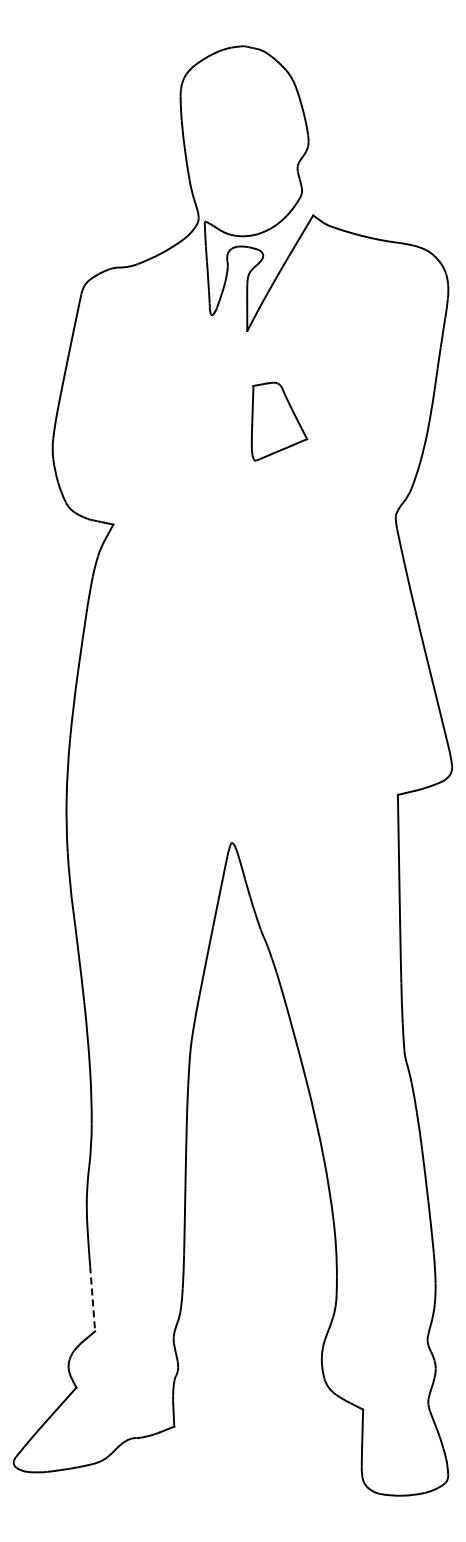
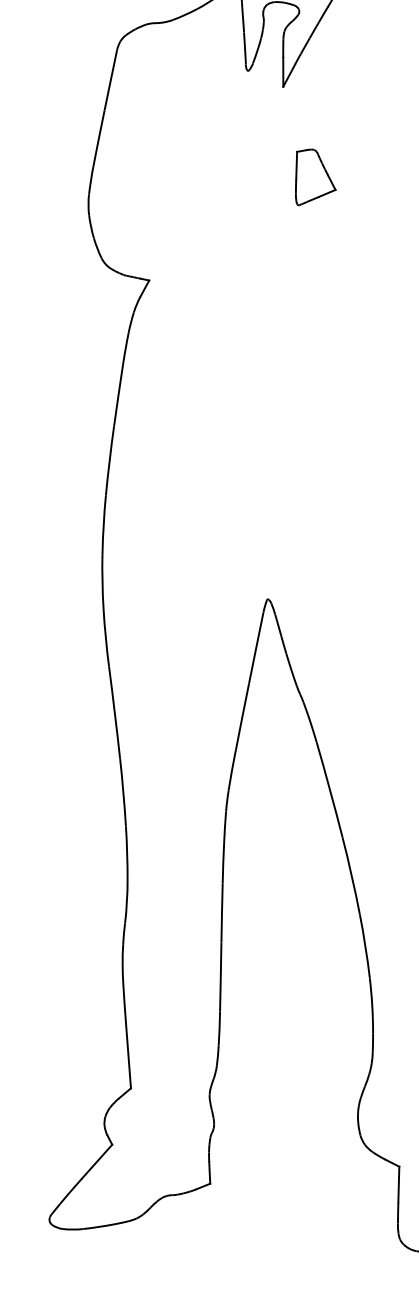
part: (279, 421) -> (315, 177), size x0.71
line: (92, 1298) -> (128, 1055), dashed -> solid

